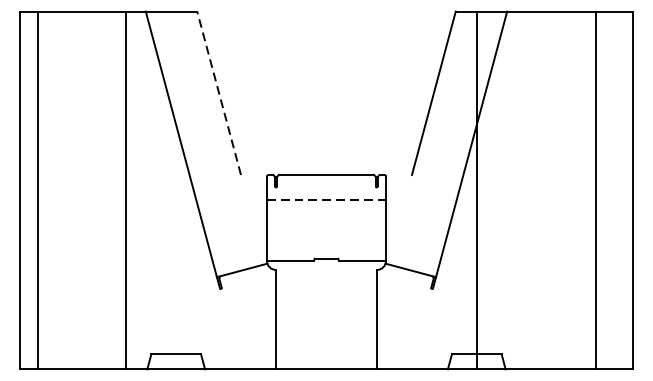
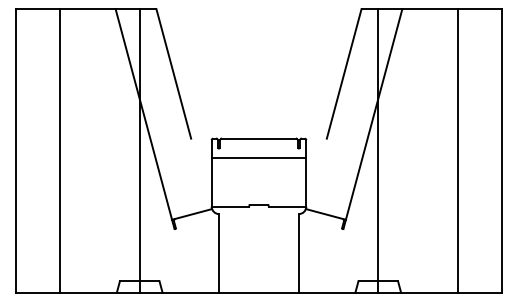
line: (218, 92) -> (173, 73), dashed -> solid
line: (38, 189) -> (60, 150), moved
line: (125, 189) -> (139, 150), moved
line: (595, 189) -> (457, 150), moved
line: (327, 199) -> (259, 158), dashed -> solid

